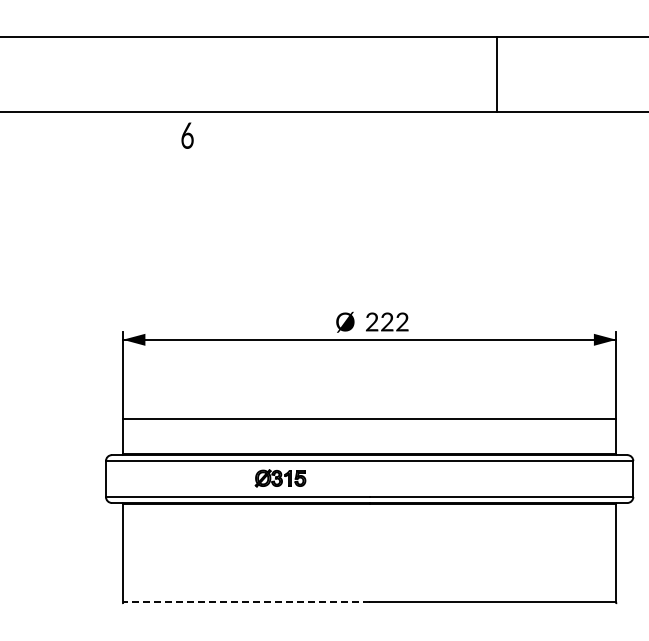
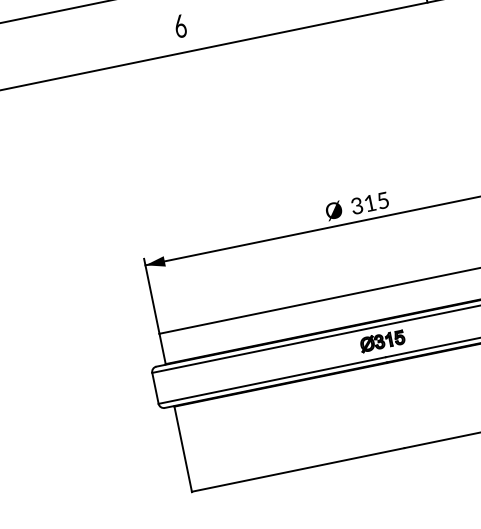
text: (187, 135) -> (180, 26), moved
text: (387, 321) -> (370, 202), 222 -> 315
part: (280, 478) -> (382, 341), moved
line: (245, 602) -> (297, 470), dashed -> solid

